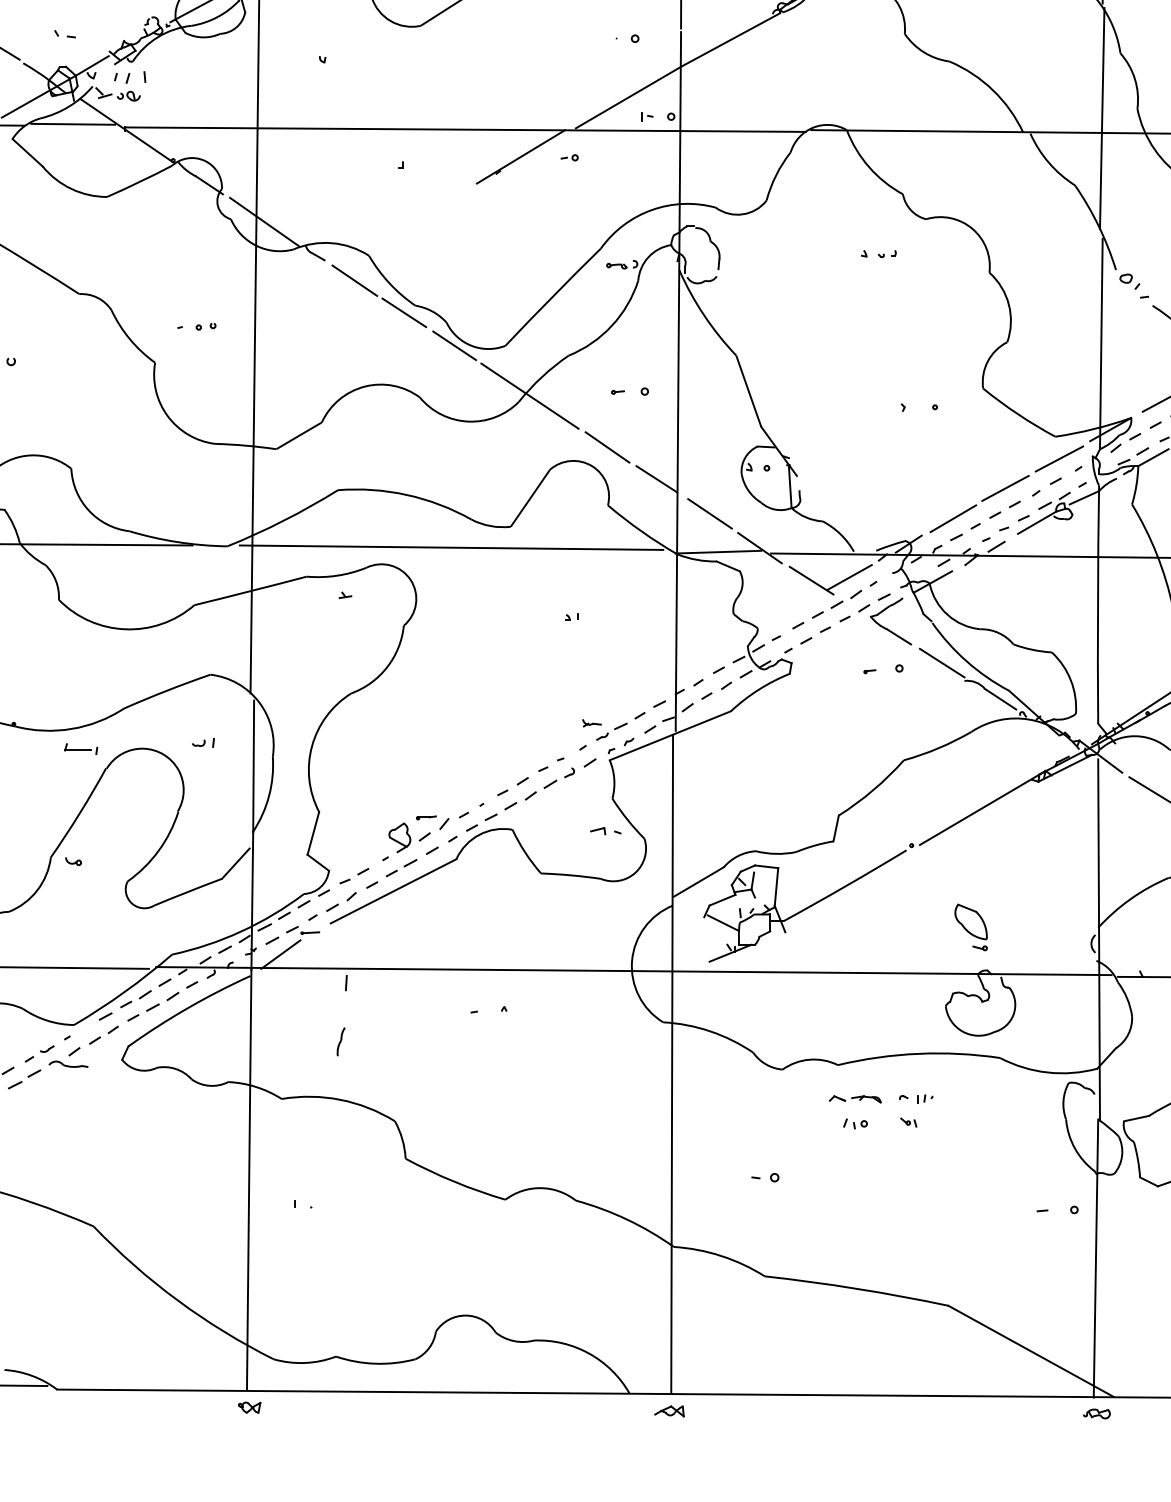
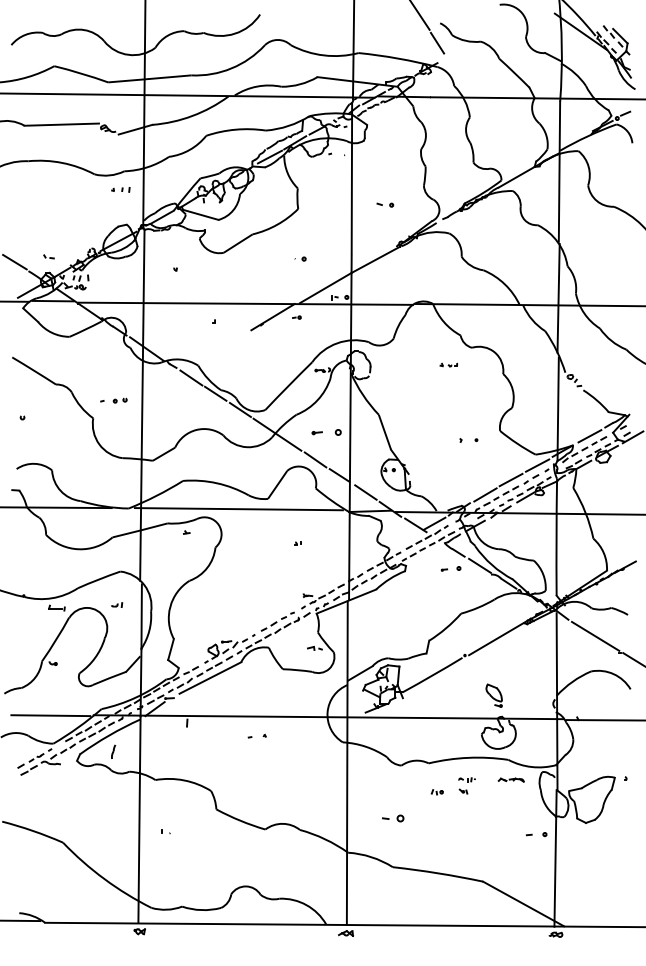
part: (627, 37) -> (300, 258), moved
part: (196, 326) -> (113, 400), size x1.4
part: (629, 391) -> (326, 432), size x1.6
line: (340, 1040) -> (113, 751), moved
part: (853, 1097) -> (510, 779), moved
part: (764, 1177) -> (392, 818), size x1.6

